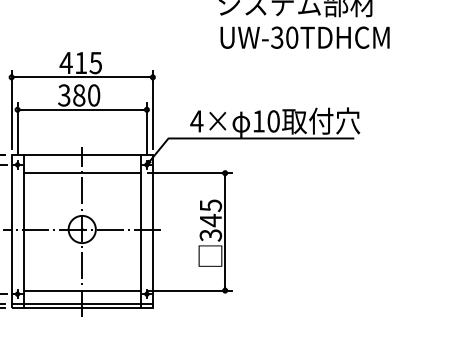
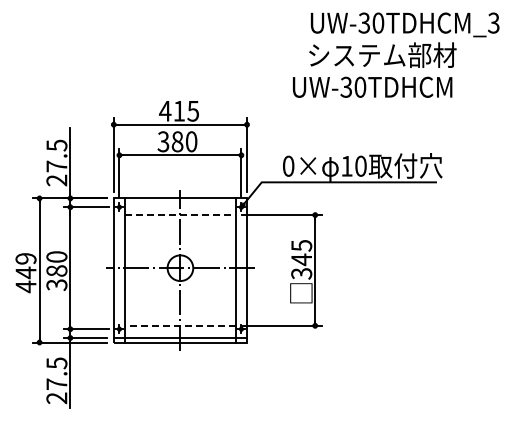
text: (304, 36) -> (372, 86), moved
text: (196, 120) -> (288, 165), 4× -> 0×
line: (82, 173) -> (180, 215), solid -> dashed
line: (81, 290) -> (179, 325), solid -> dashed

